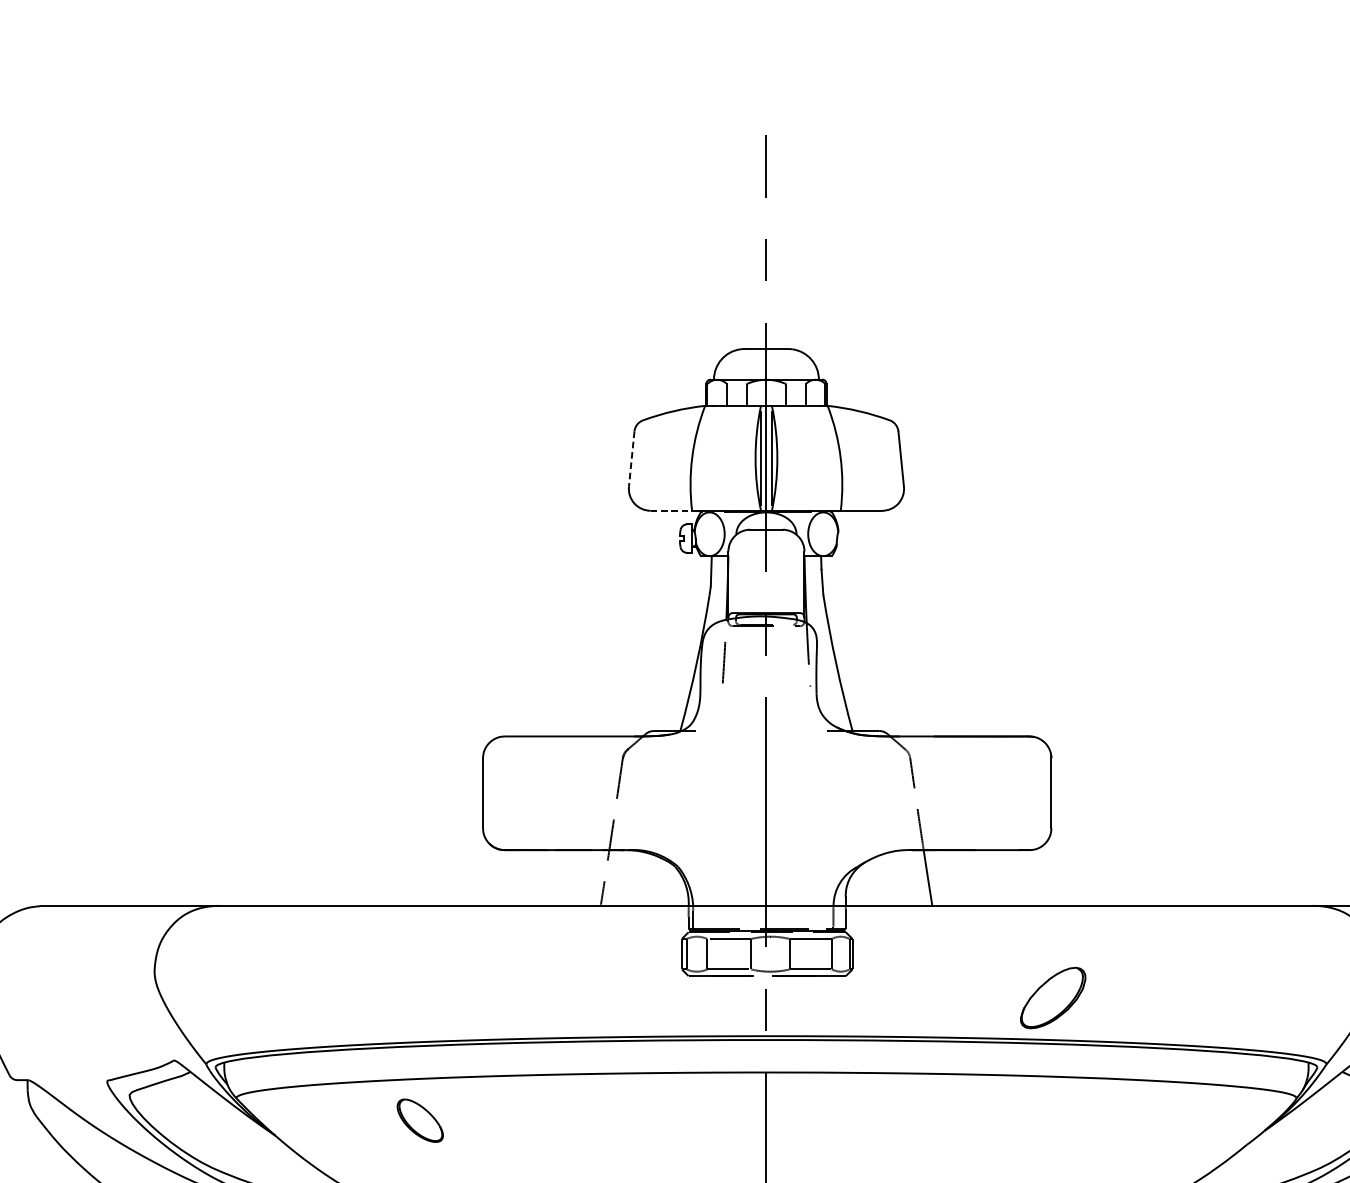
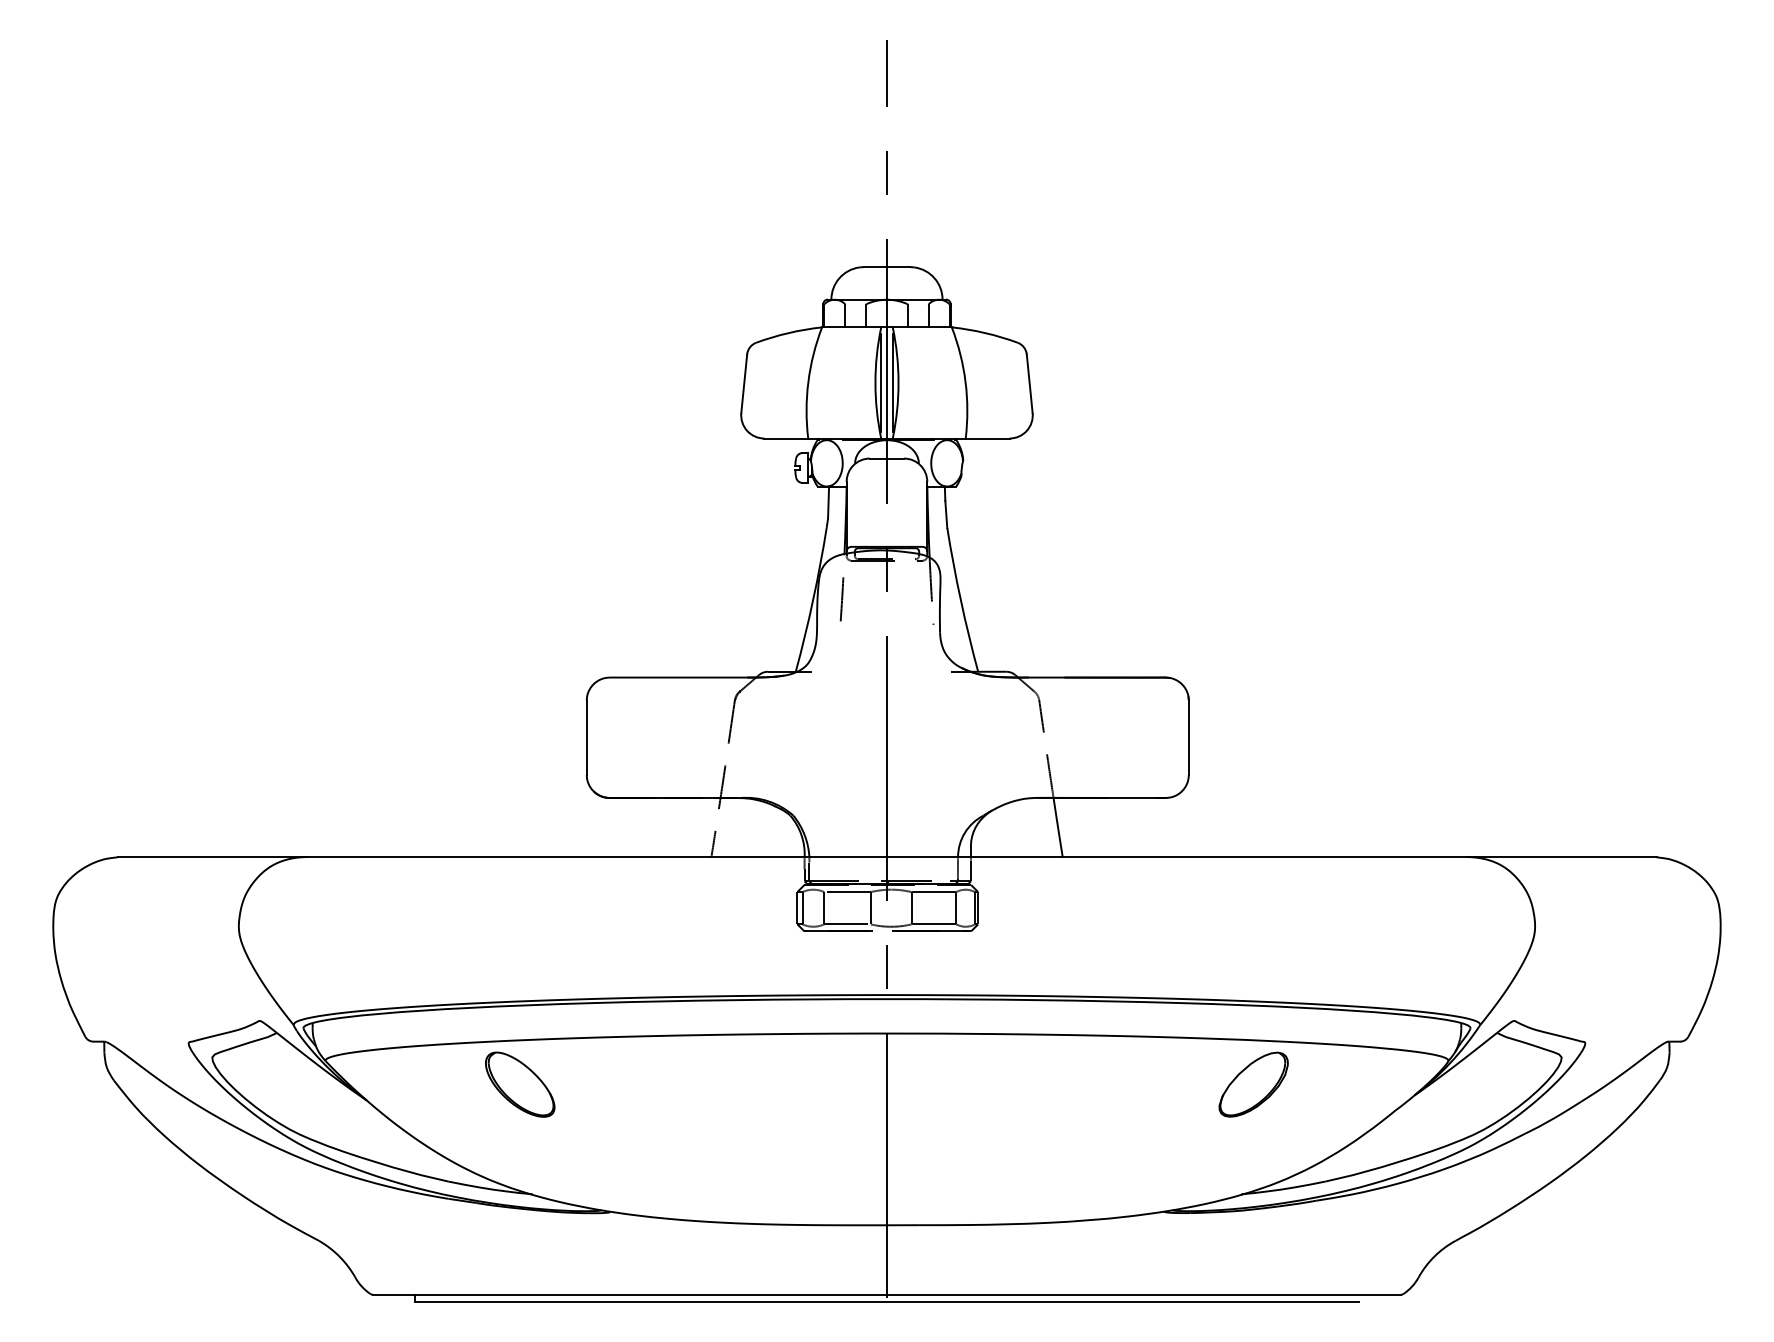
line: (631, 459) -> (744, 384), dashed -> solid
line: (671, 510) -> (786, 438), dashed -> solid
part: (1052, 997) -> (1253, 1084), moved
part: (420, 1120) -> (520, 1084), size x1.43

